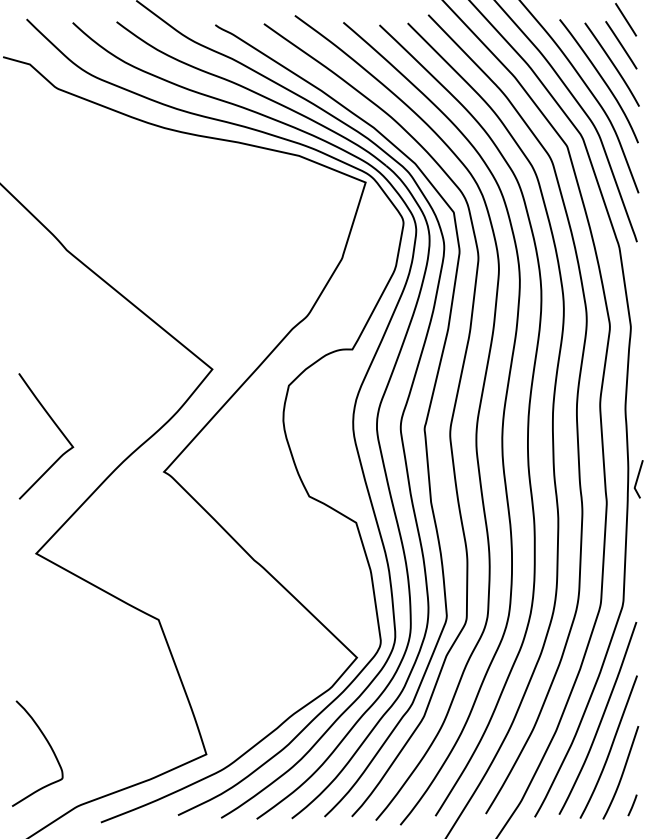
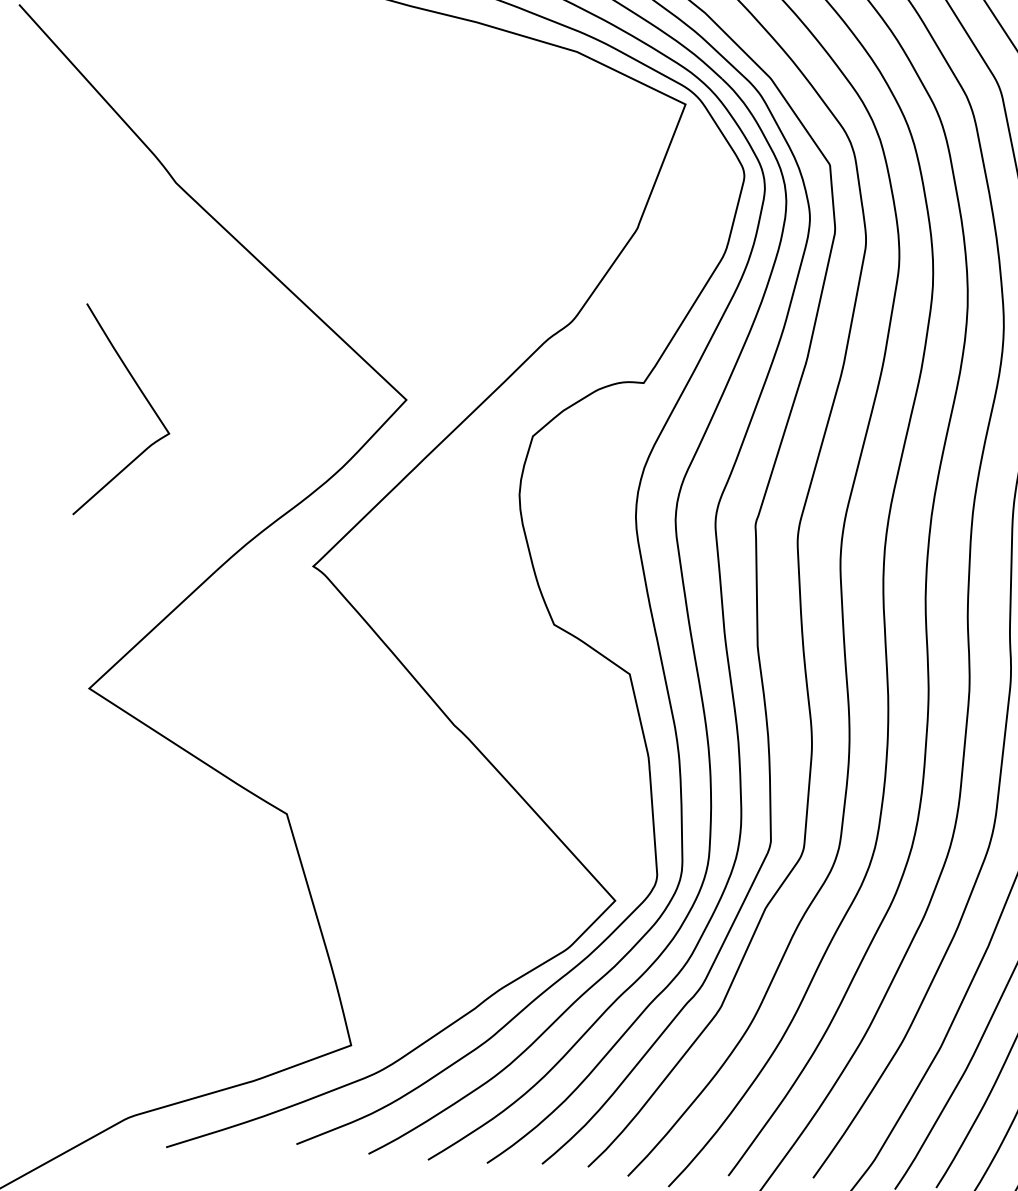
curve: (57, 428) -> (145, 400), moved
curve: (49, 746) -> (88, 1013), removed

